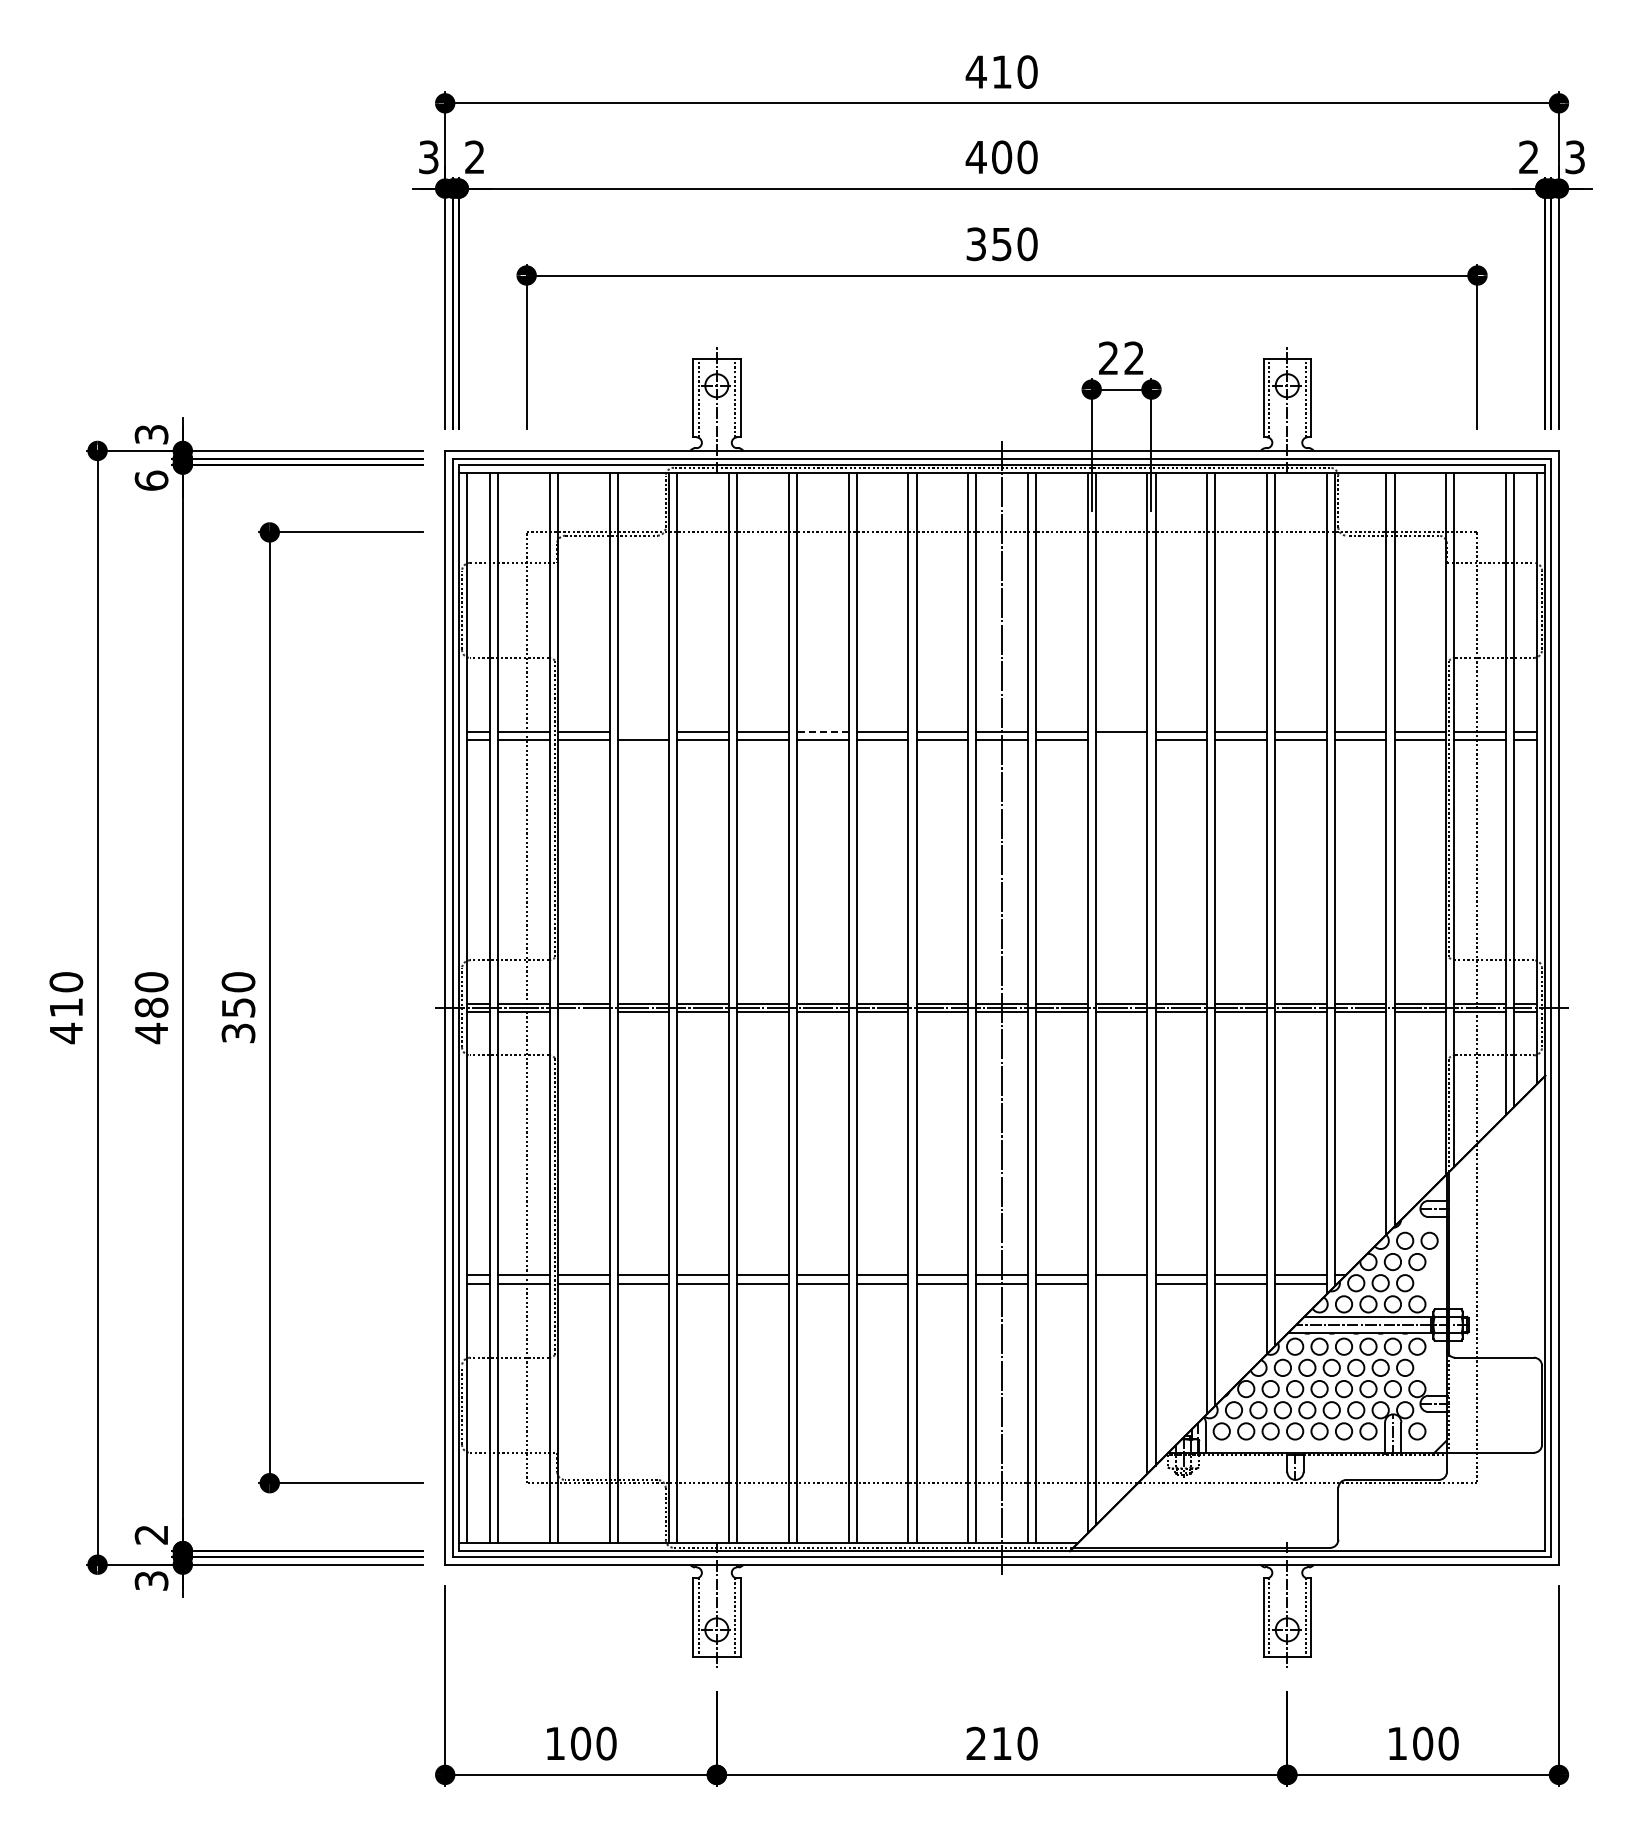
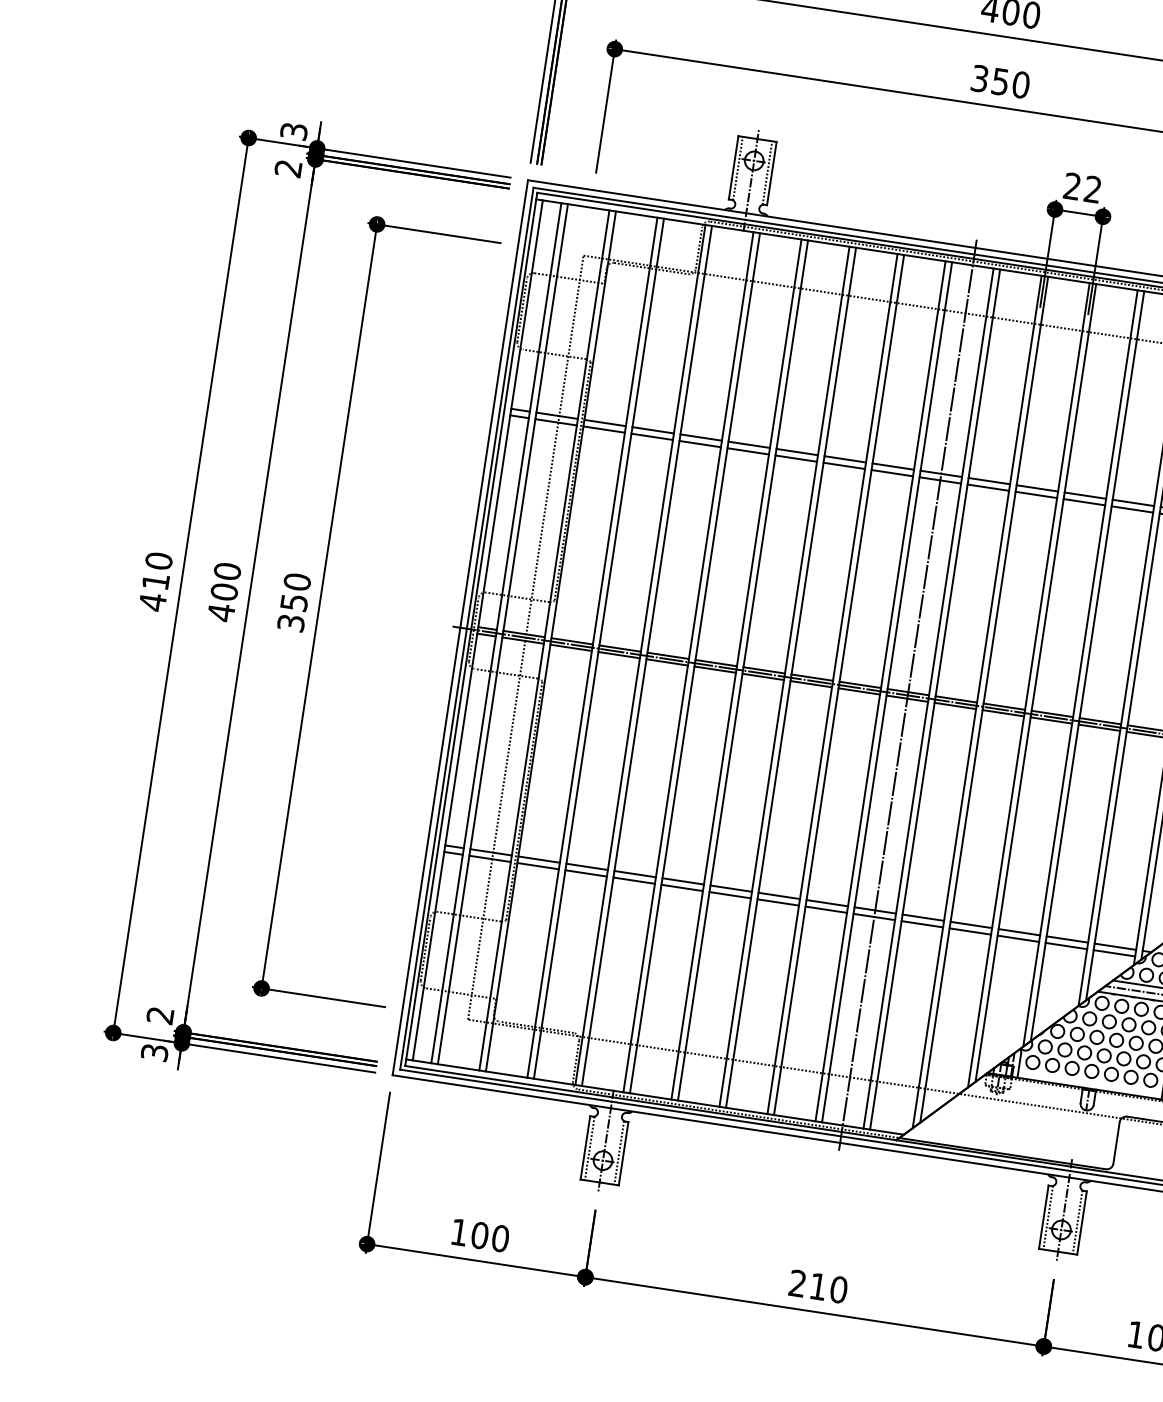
text: (151, 480) -> (288, 168), 6 -> 2
line: (643, 732) -> (653, 430), added
line: (822, 732) -> (796, 452), dashed -> solid
line: (1121, 740) -> (1036, 495), added
text: (151, 1007) -> (224, 591), 480 -> 400
line: (583, 1011) -> (571, 647), added
line: (1121, 1283) -> (970, 931), added

